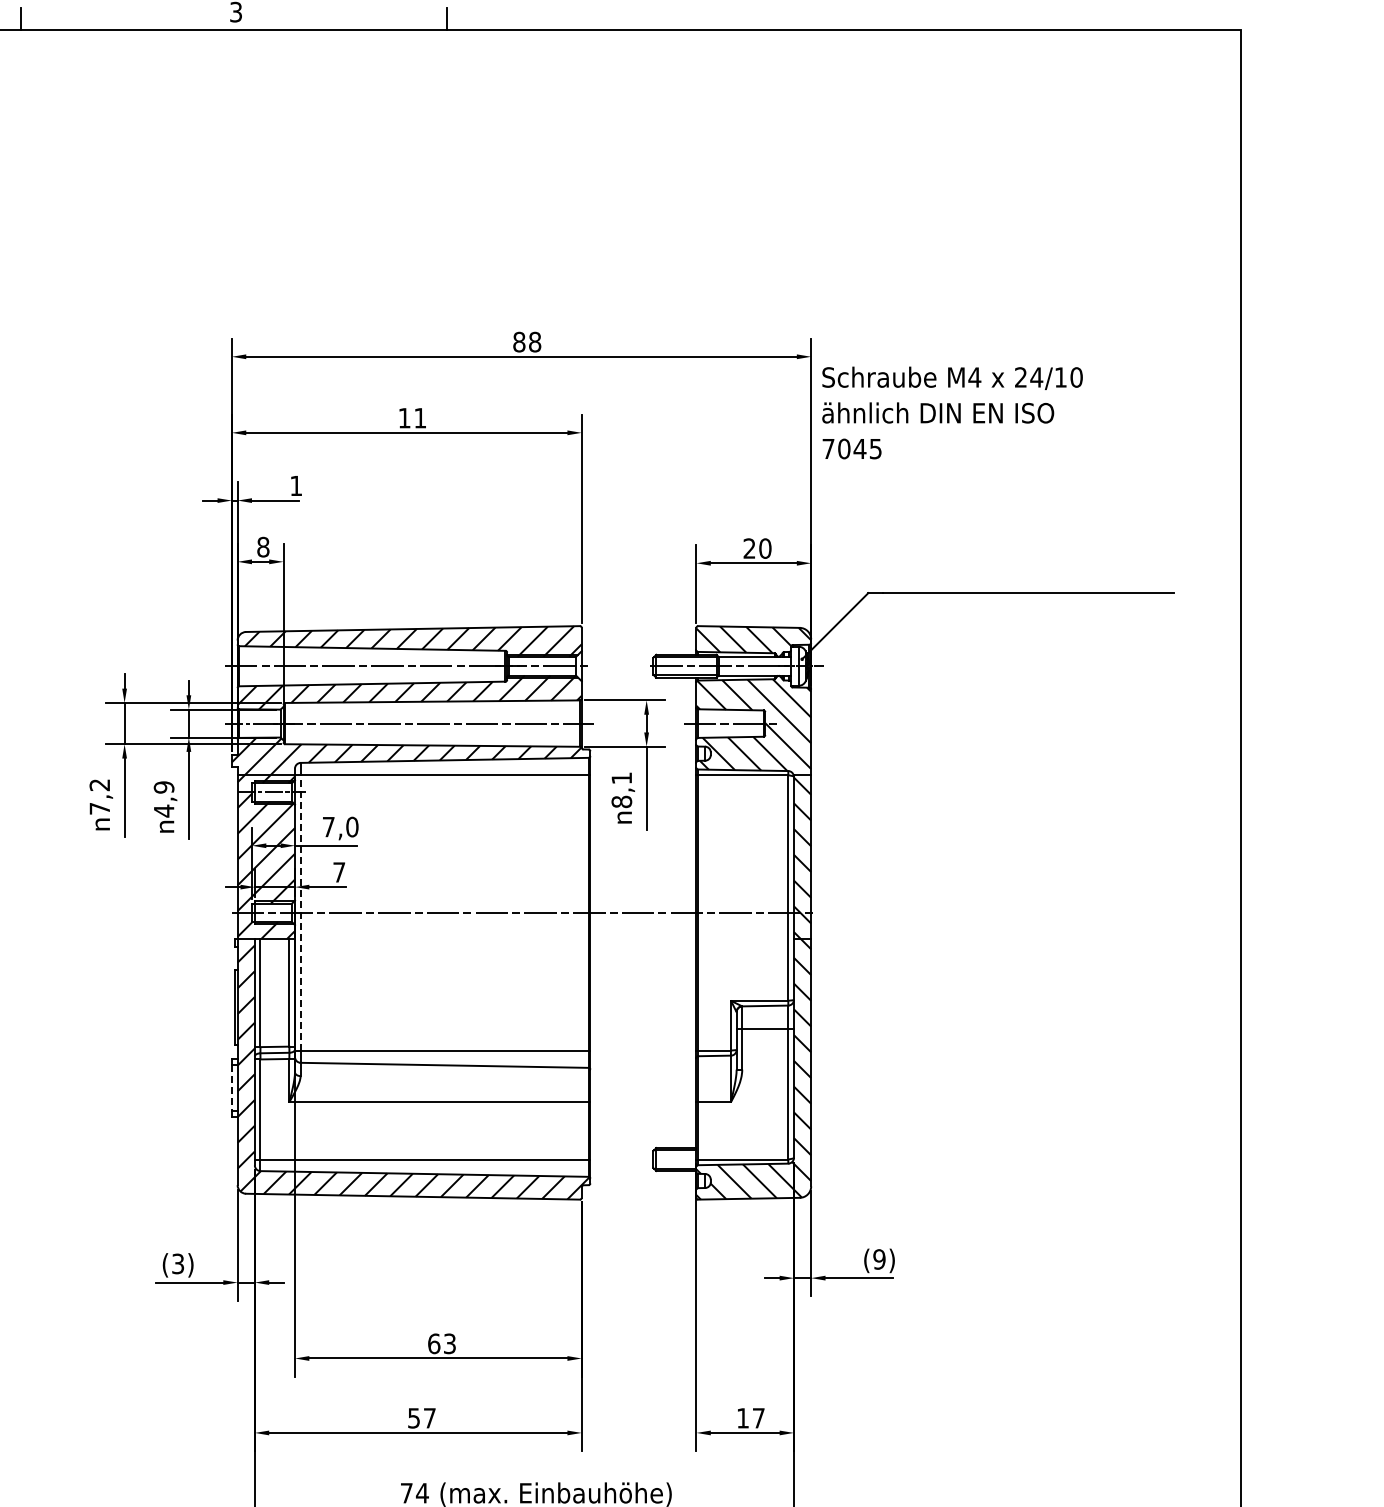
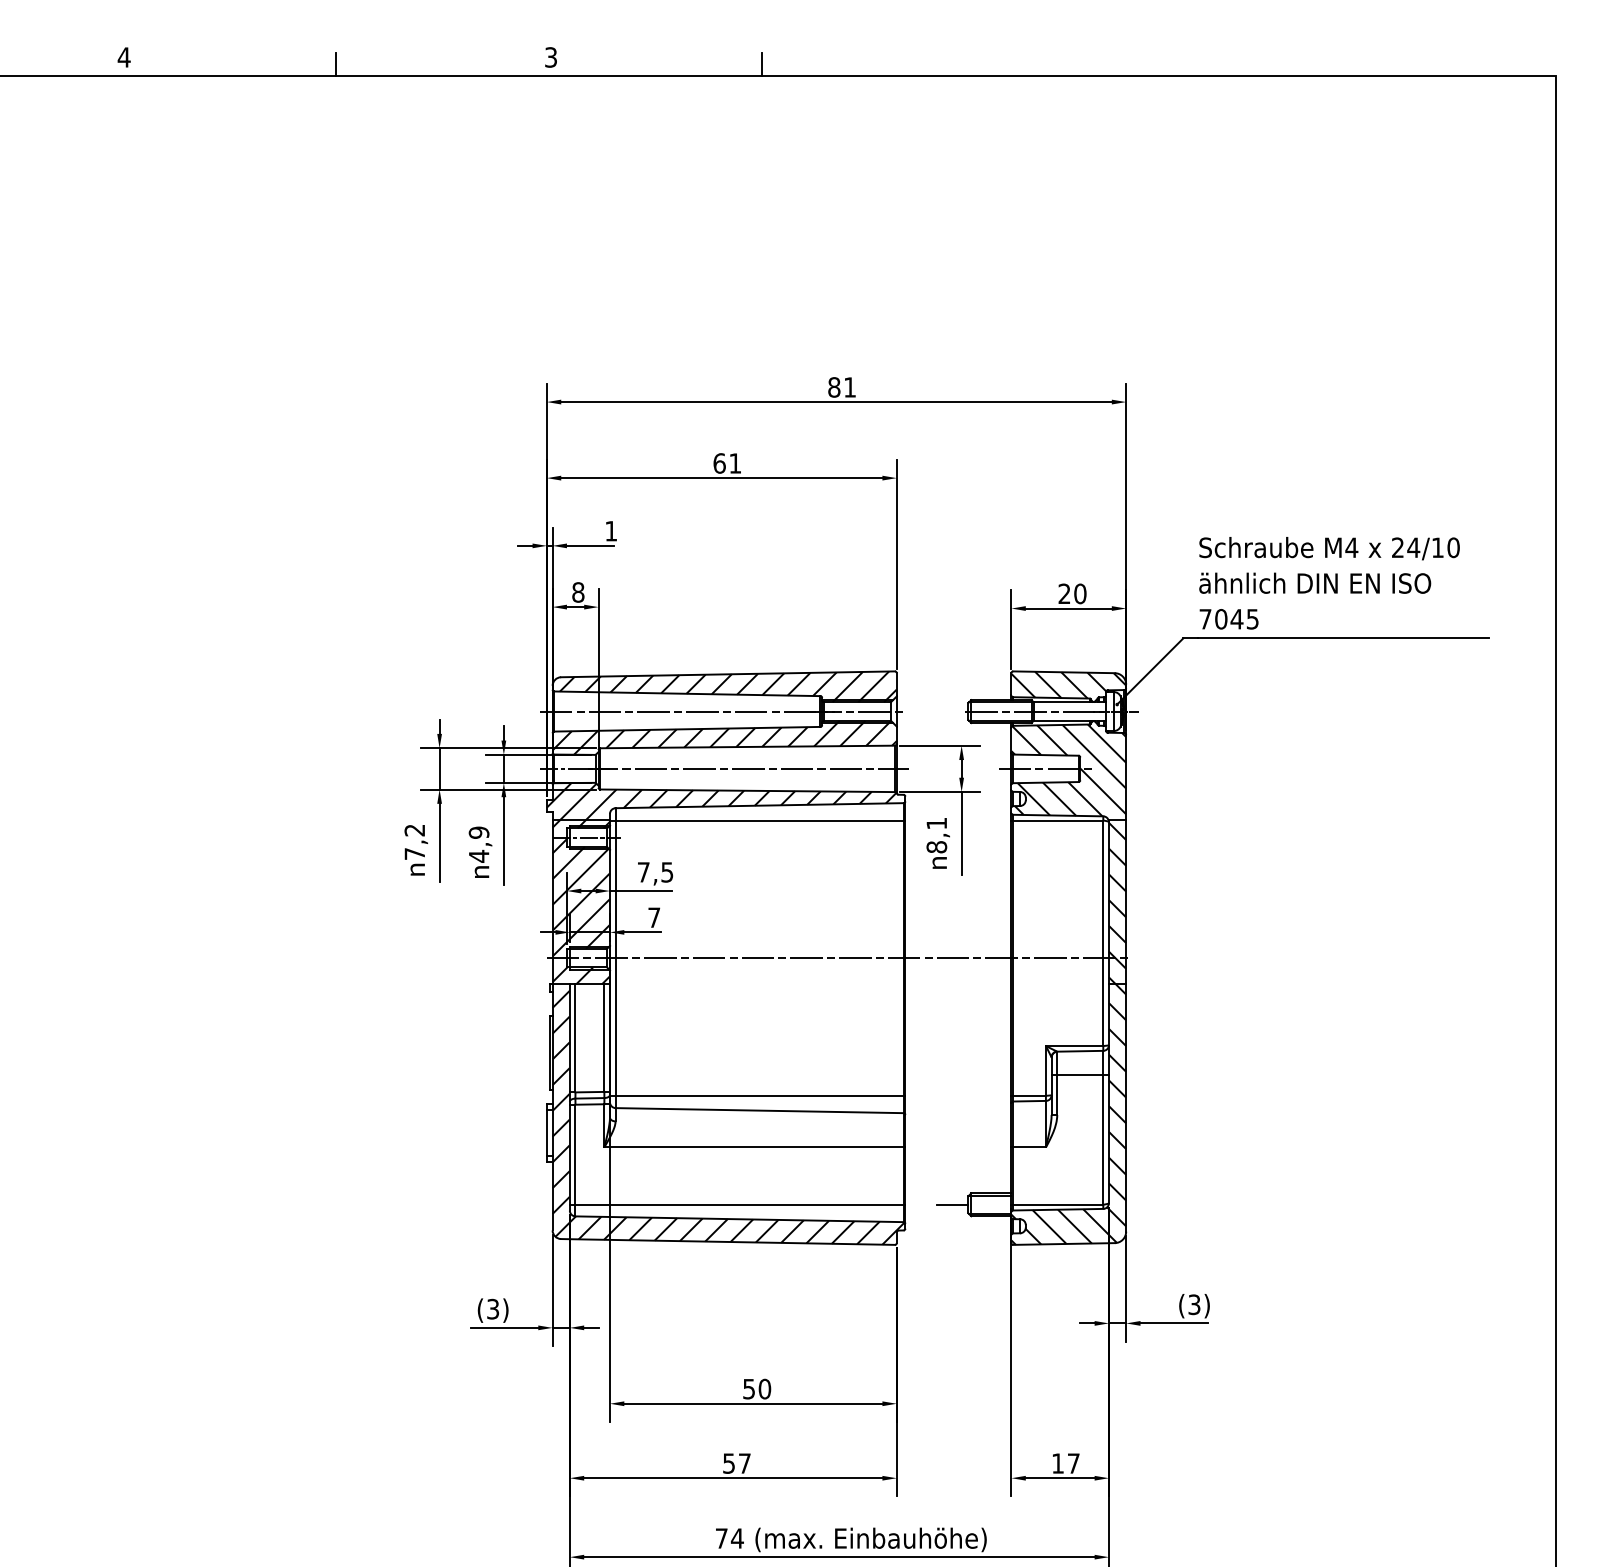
text: (535, 342) -> (850, 387), 88 -> 81
text: (952, 413) -> (1329, 583), moved
text: (404, 418) -> (719, 463), 11 -> 61
text: (352, 827) -> (667, 872), 7,0 -> 7,5
line: (300, 913) -> (615, 958), dashed -> solid
line: (231, 1088) -> (546, 1133), dashed -> solid
line: (637, 1159) -> (952, 1204), added
text: (879, 1259) -> (1194, 1304), (9) -> (3)
text: (442, 1343) -> (757, 1388), 63 -> 50

